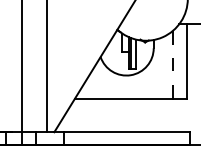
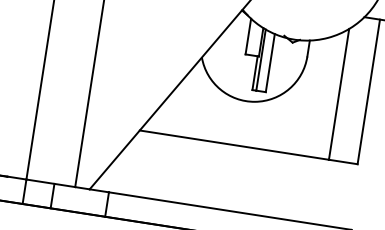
line: (172, 64) -> (338, 93), dashed -> solid

